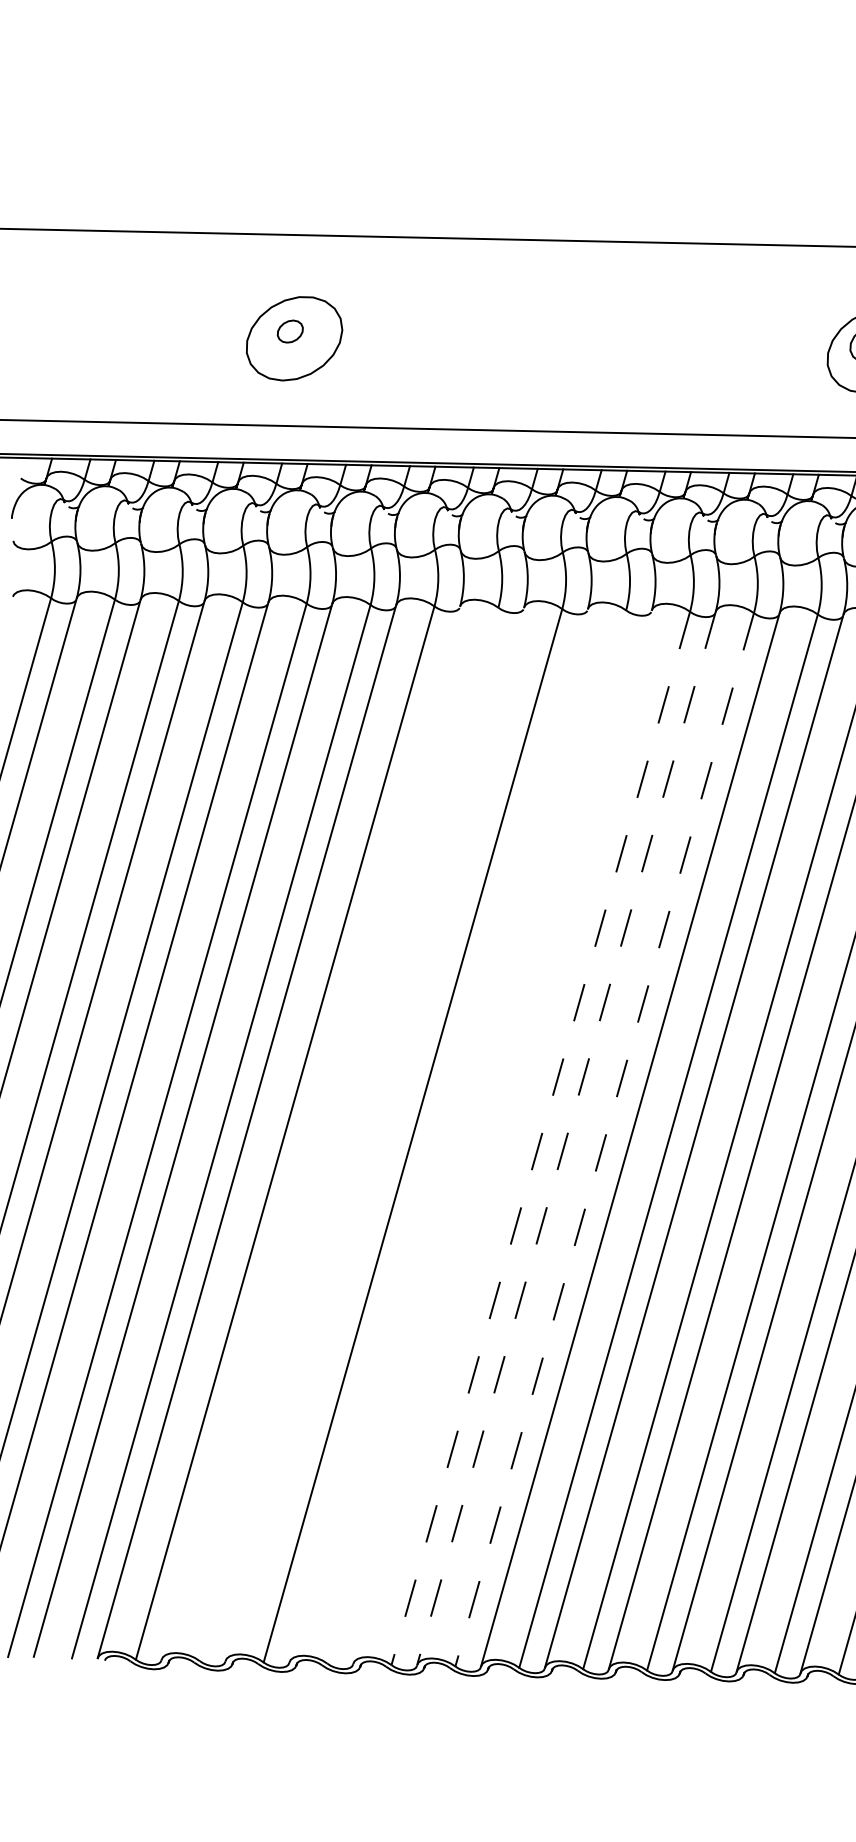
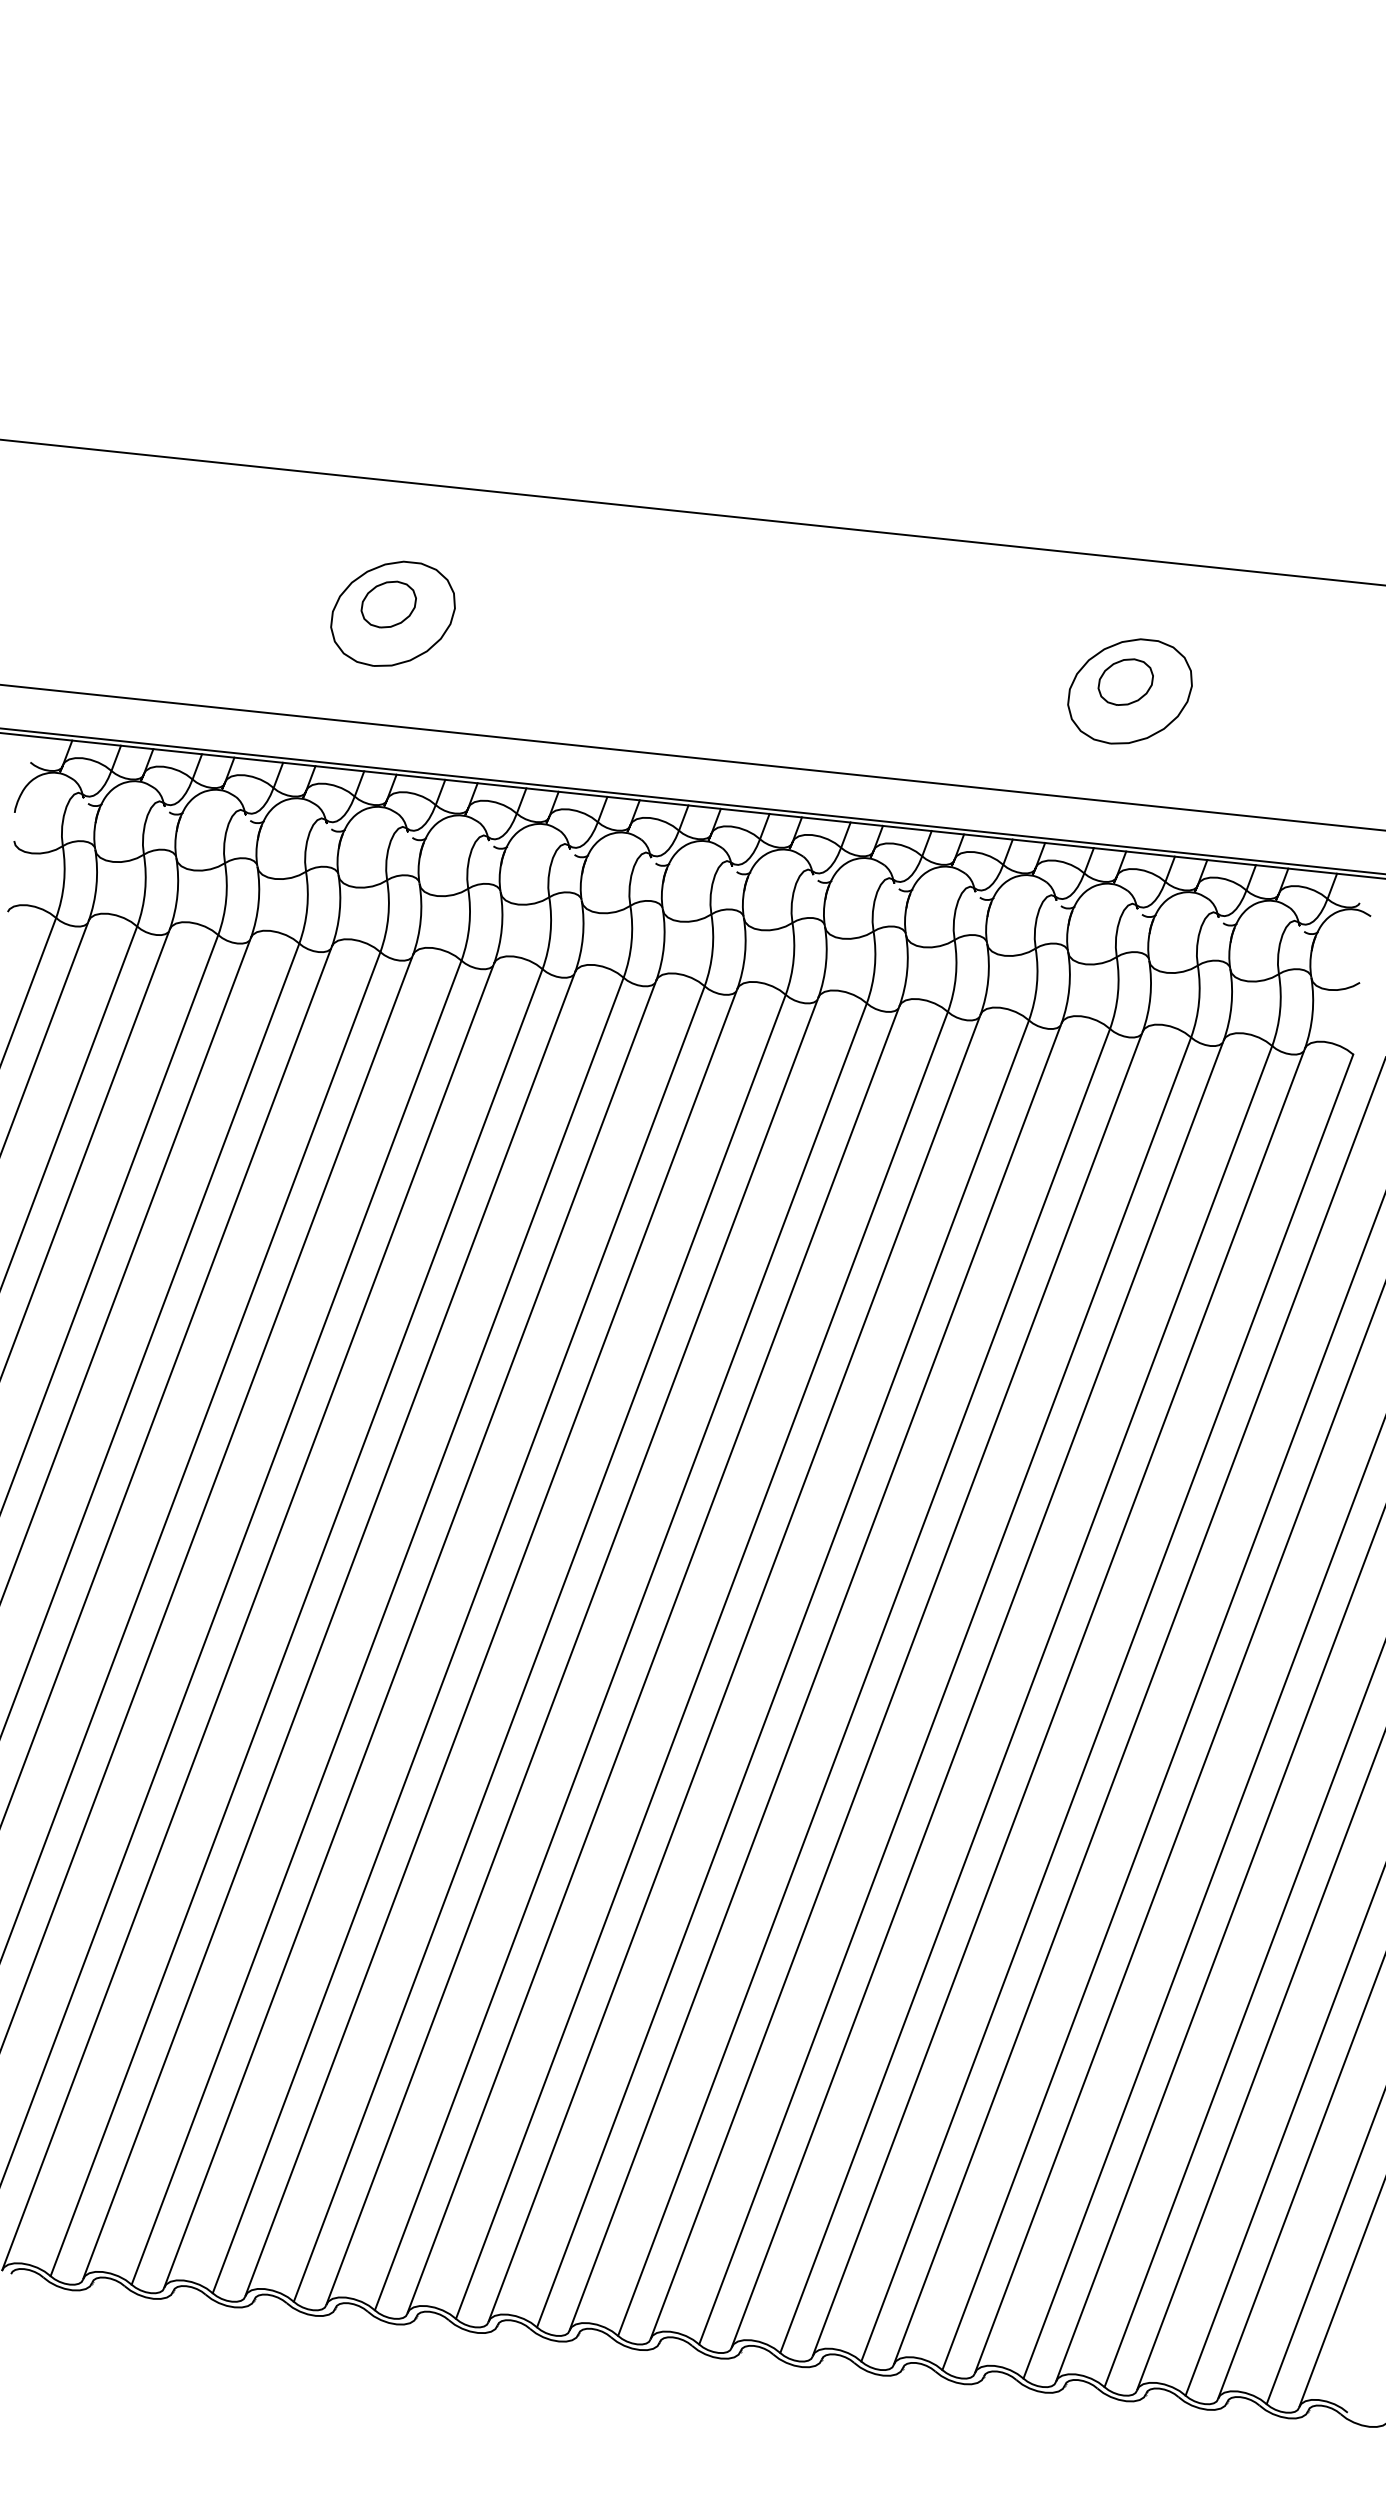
part: (290, 331) -> (388, 604), size x1.67
line: (311, 1132) -> (329, 1624), added
line: (348, 1133) -> (377, 1630), added
line: (374, 1134) -> (410, 1633), added
line: (438, 1134) -> (491, 1641), added
line: (476, 1136) -> (539, 1647), added
line: (502, 1136) -> (572, 1650), added
line: (566, 1138) -> (653, 1659), dashed -> solid
line: (540, 1139) -> (620, 1657), dashed -> solid
line: (604, 1139) -> (701, 1665), dashed -> solid

